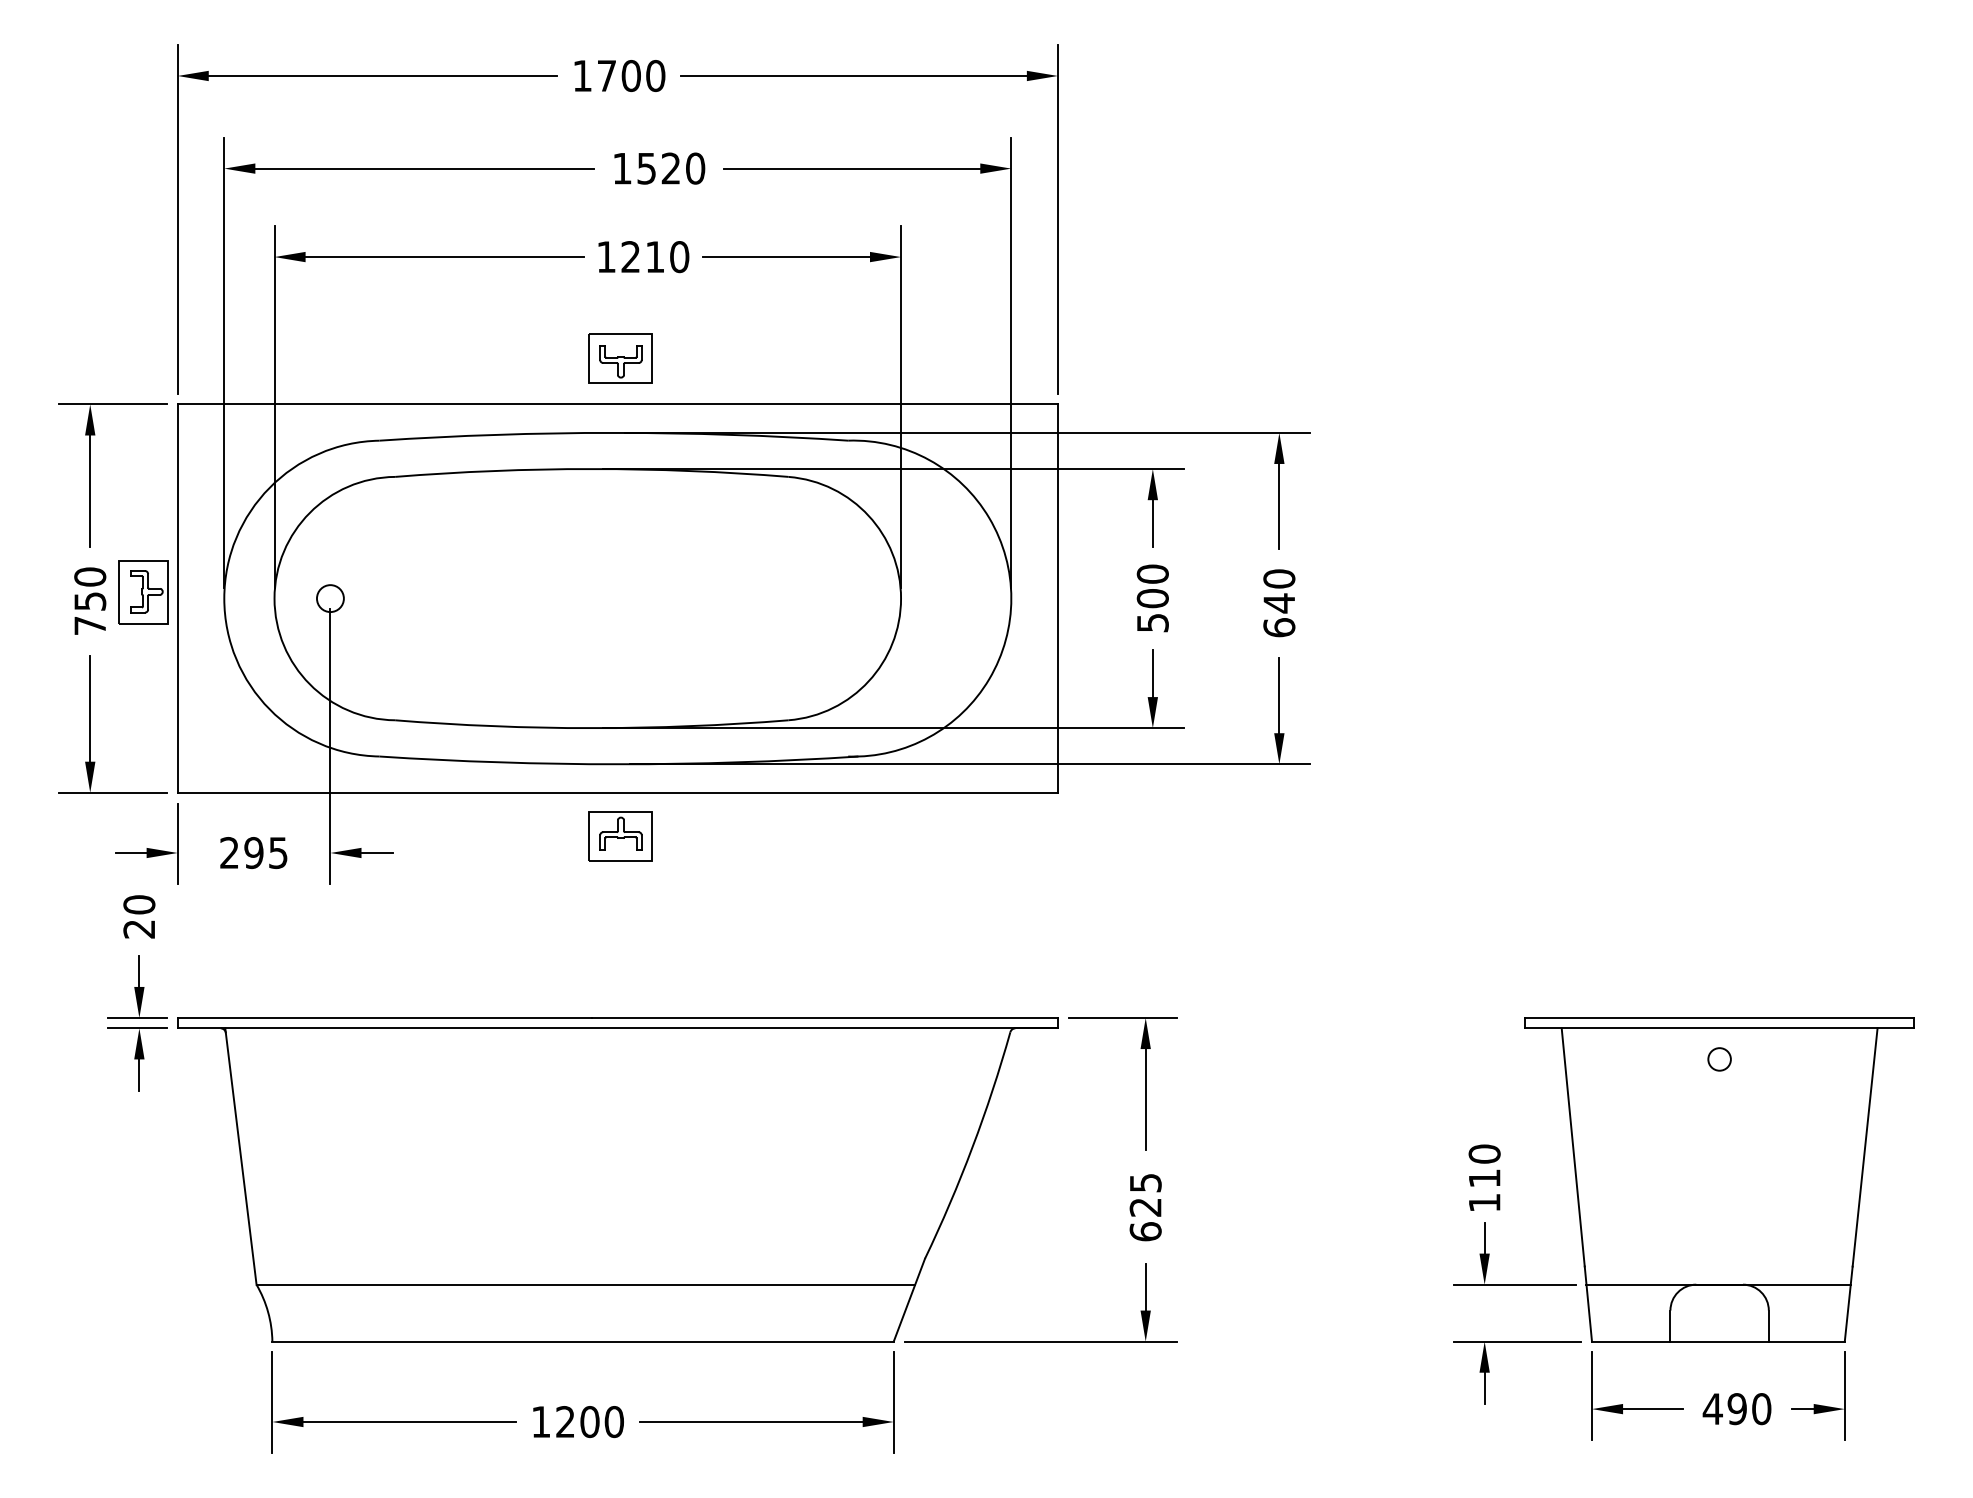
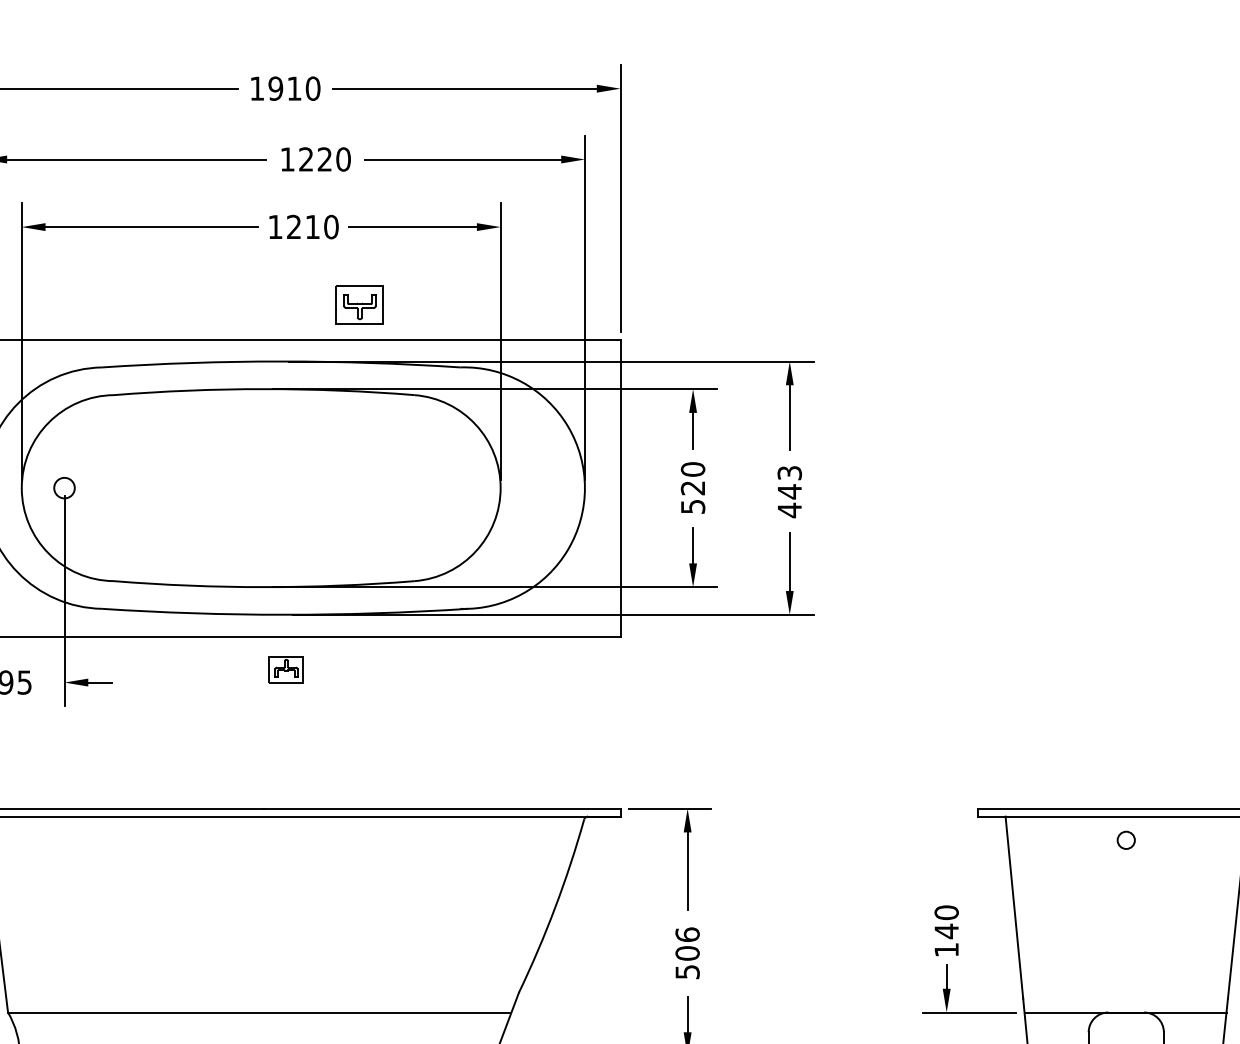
text: (618, 76) -> (284, 89), 1700 -> 1910
text: (646, 168) -> (306, 159), 1520 -> 1220
part: (620, 358) -> (359, 304), moved
text: (1152, 598) -> (692, 488), 500 -> 520
text: (1279, 603) -> (789, 491), 640 -> 443
part: (620, 836) -> (286, 669), size x0.7
text: (1484, 1178) -> (946, 931), 110 -> 140
text: (1145, 1207) -> (687, 953), 625 -> 506

